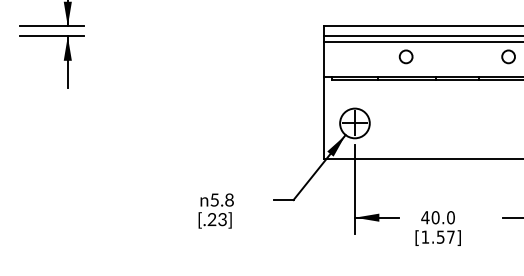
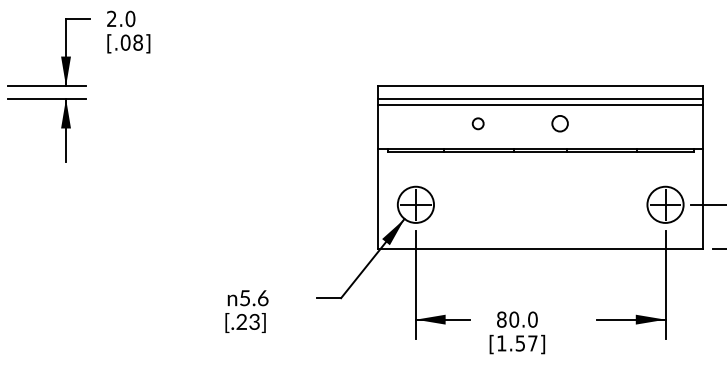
circle: (405, 56) -> (477, 123), size x0.7
circle: (508, 56) -> (559, 123), moved
text: (229, 199) -> (262, 297), 5.8 -> 5.6
text: (425, 217) -> (501, 319), 40.0 -> 80.0

